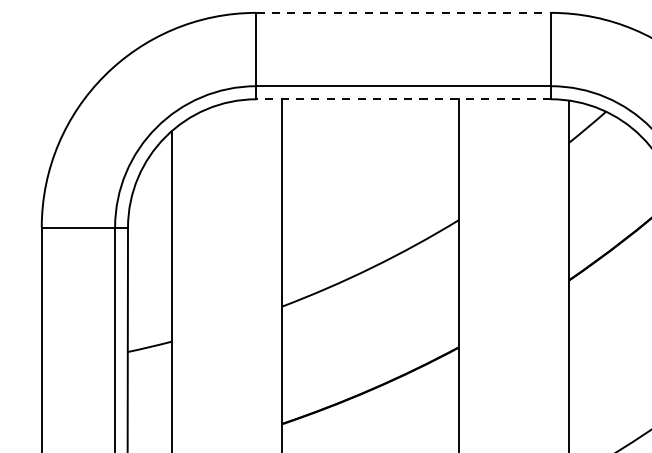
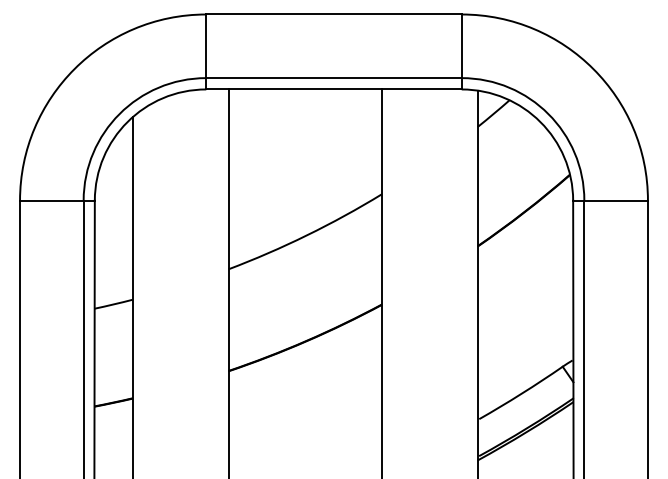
line: (404, 12) -> (334, 14), dashed -> solid
line: (404, 99) -> (334, 89), dashed -> solid

